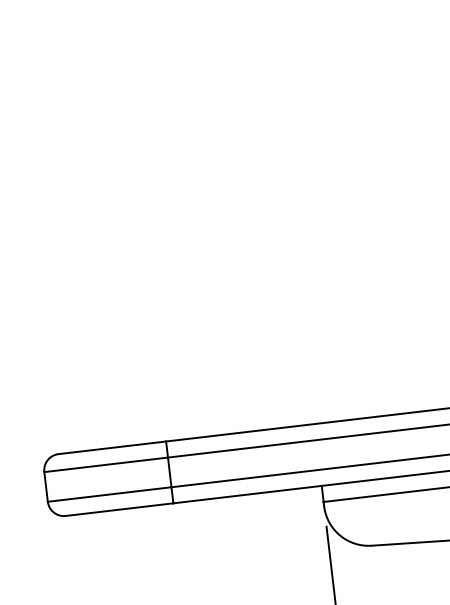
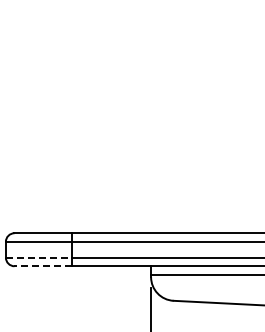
line: (108, 494) -> (38, 257), solid -> dashed
line: (120, 510) -> (43, 266), solid -> dashed

